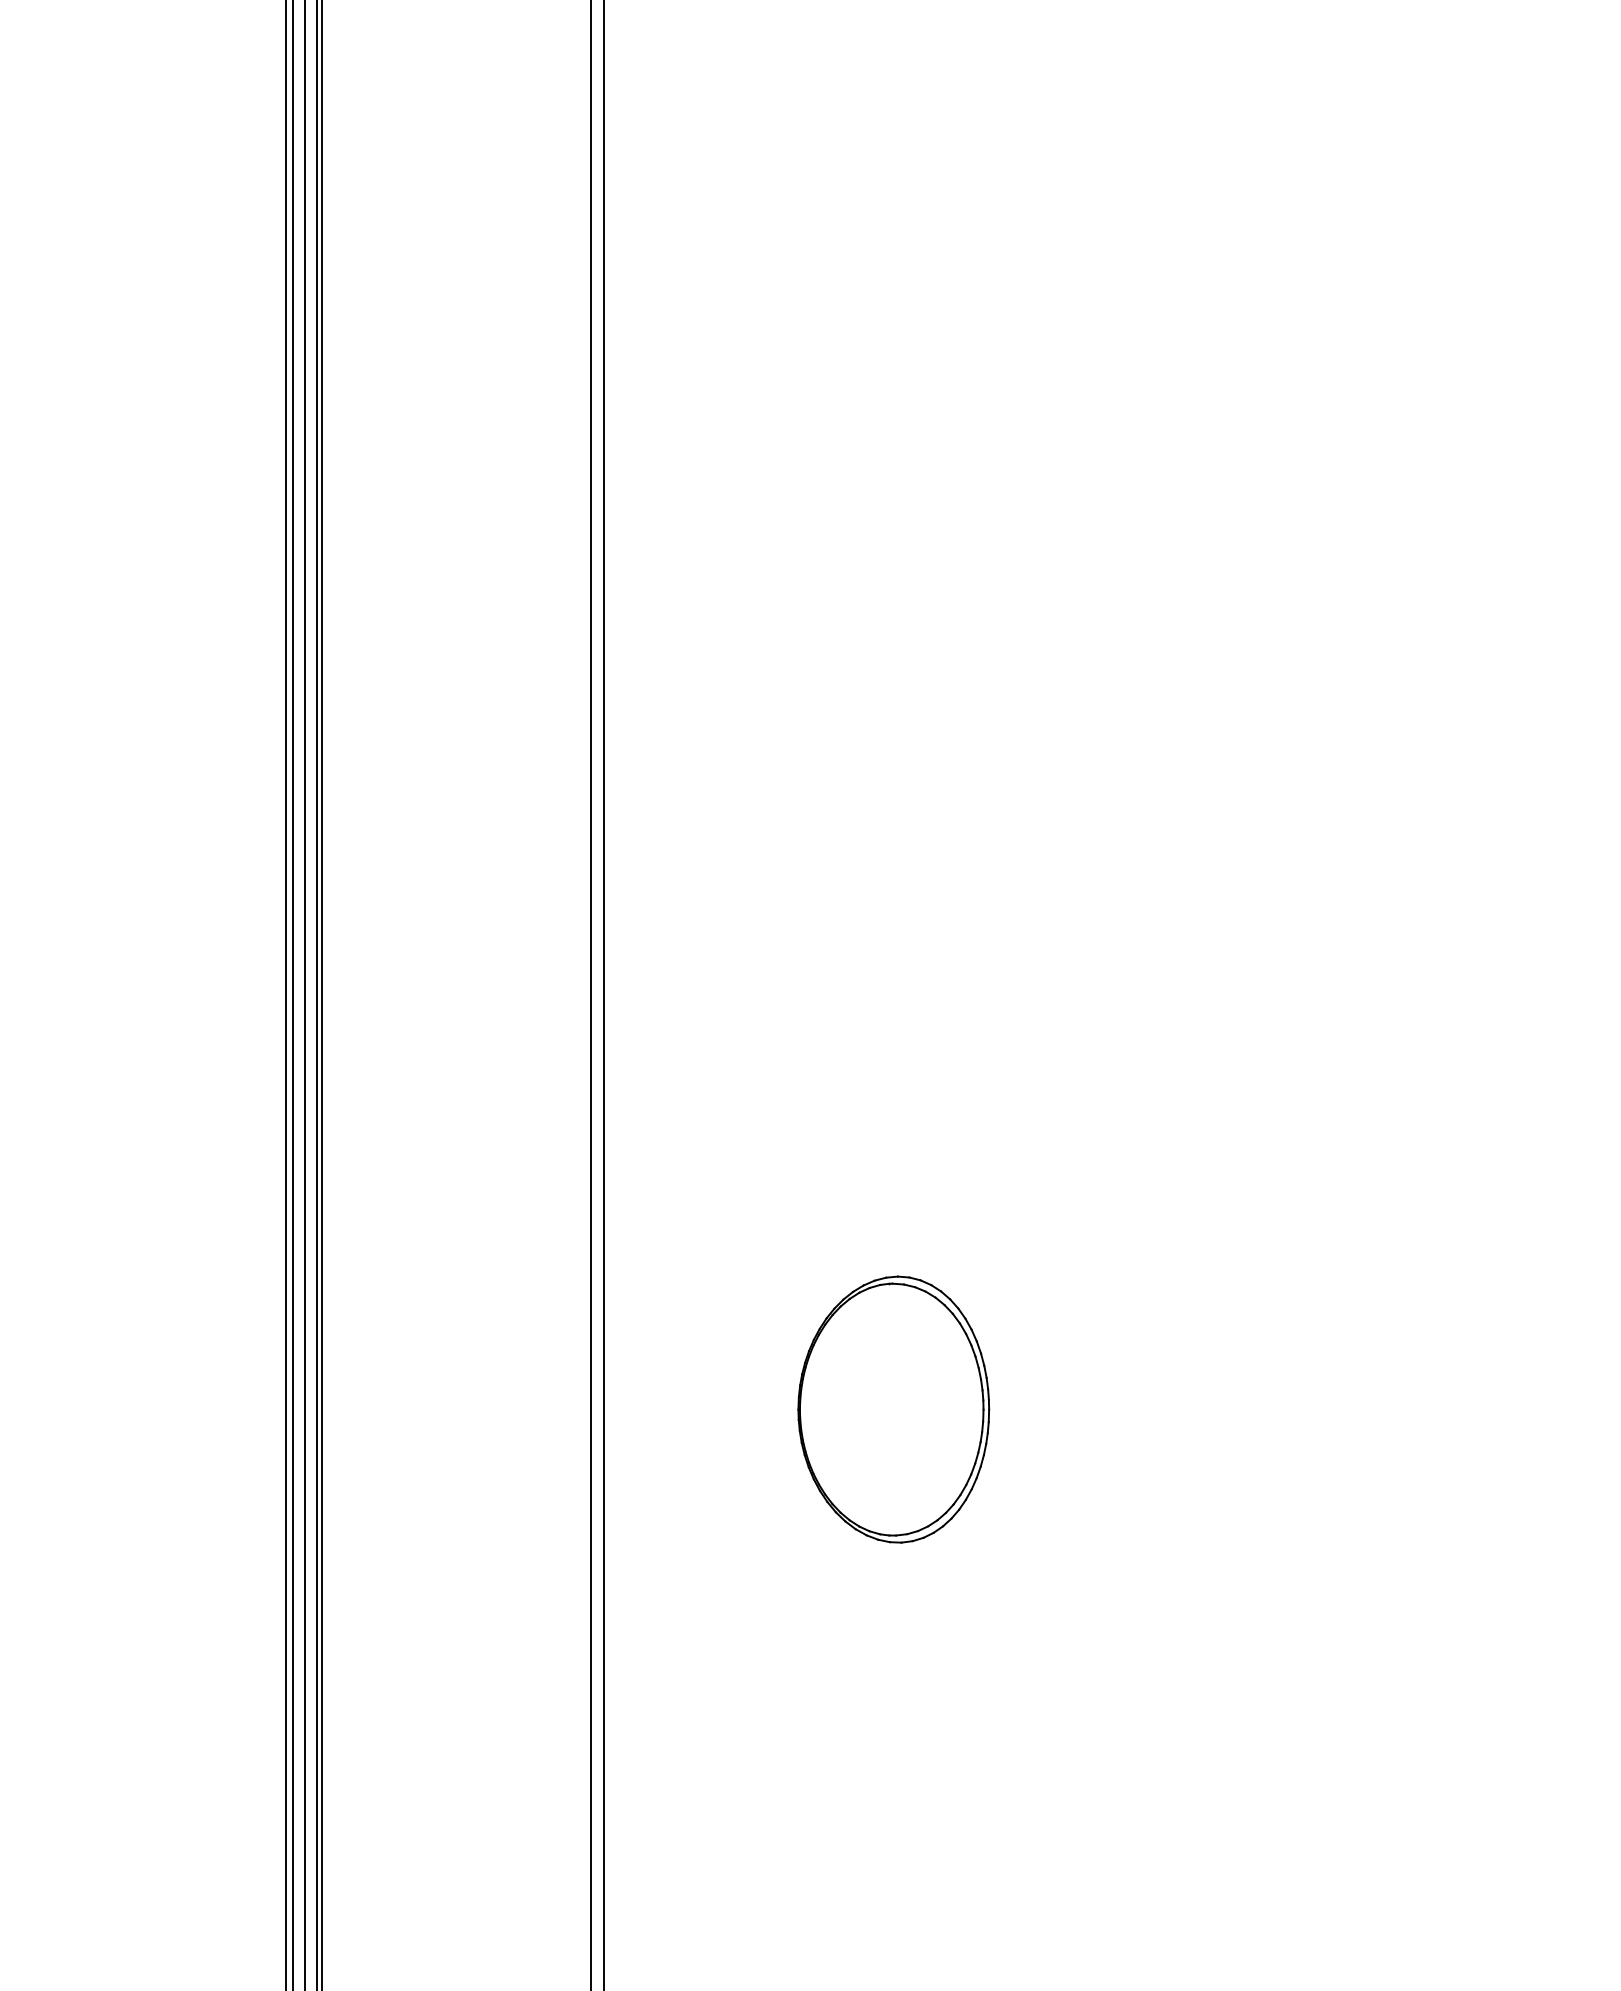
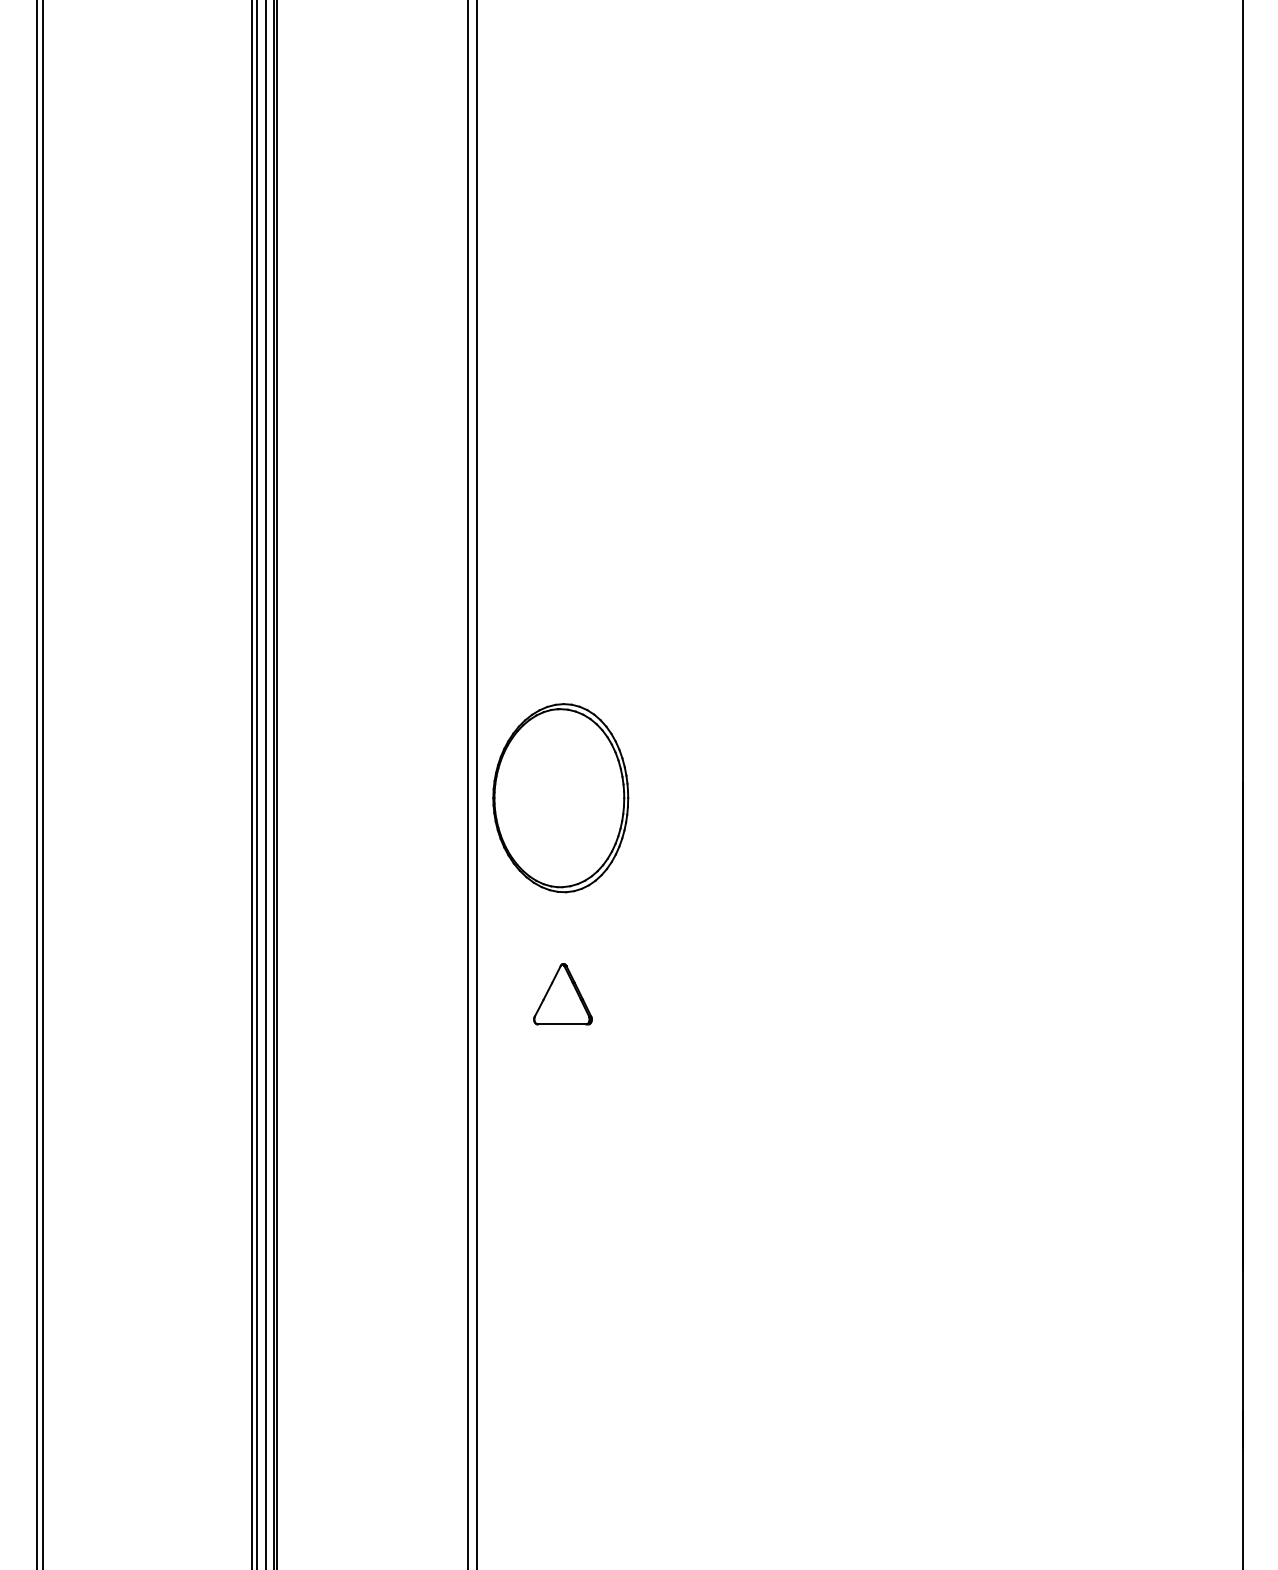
part: (893, 1410) -> (560, 798), moved
part: (725, 1578) -> (562, 994), added

